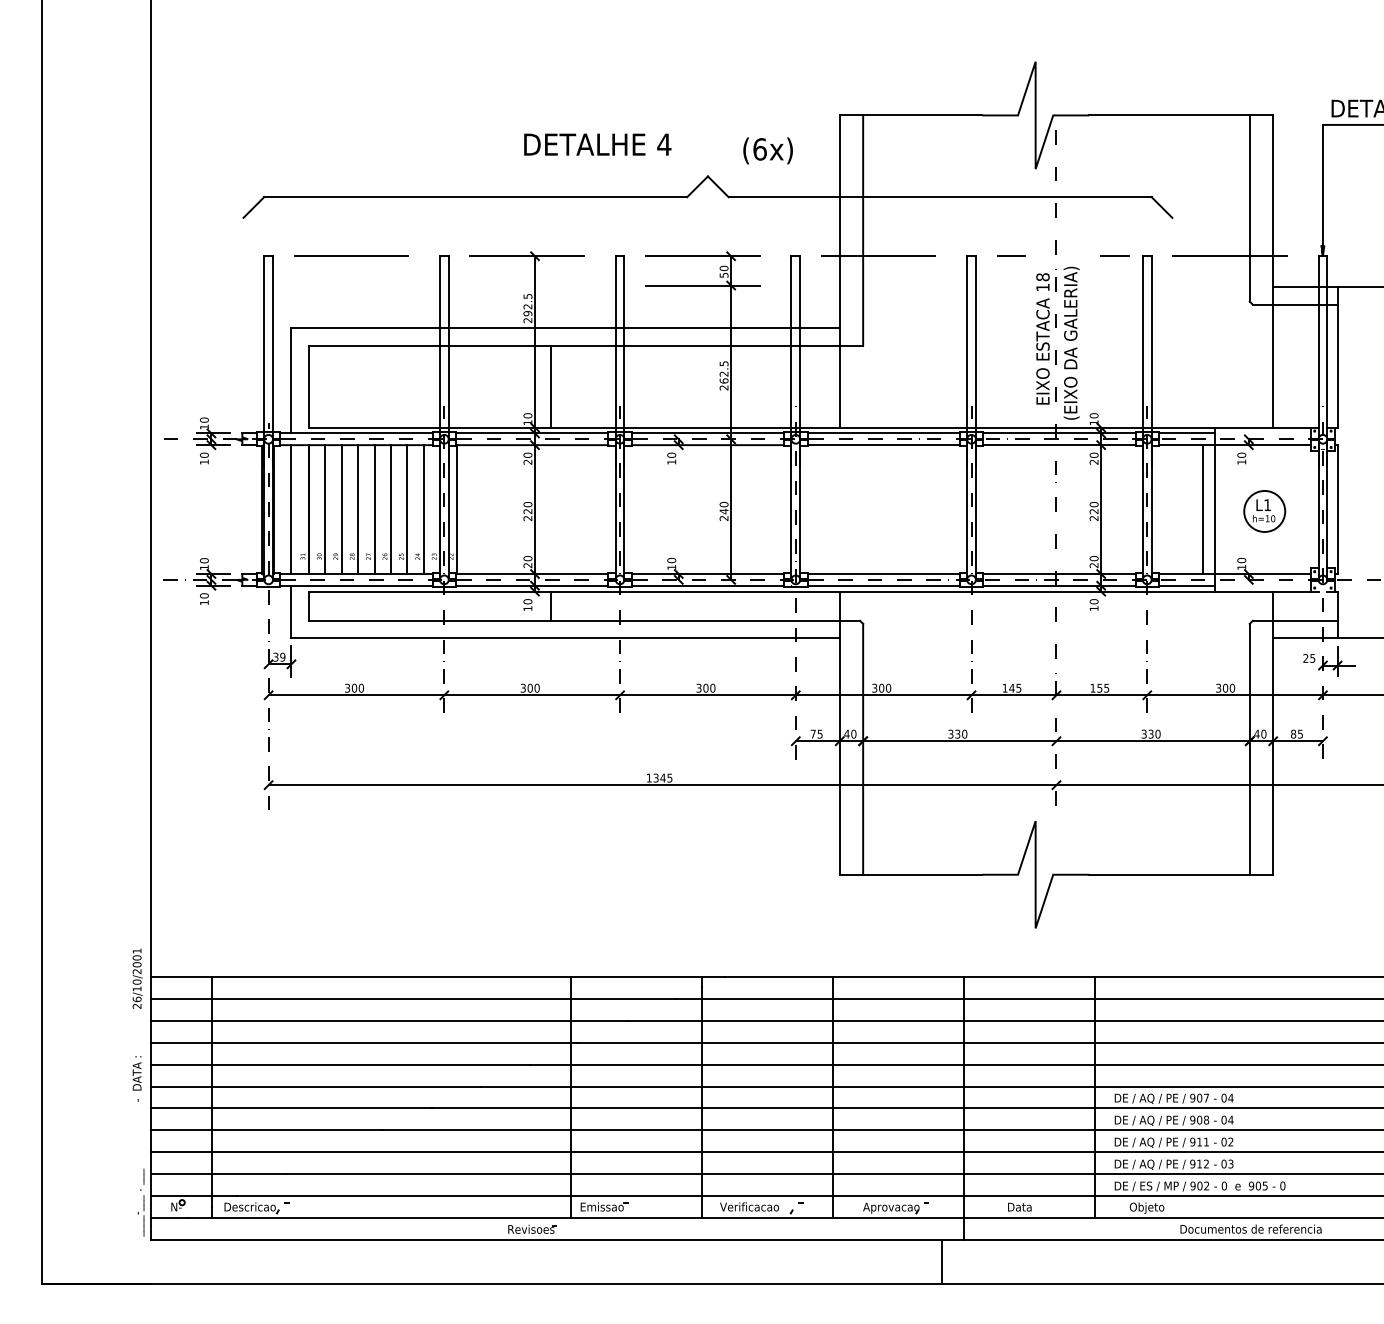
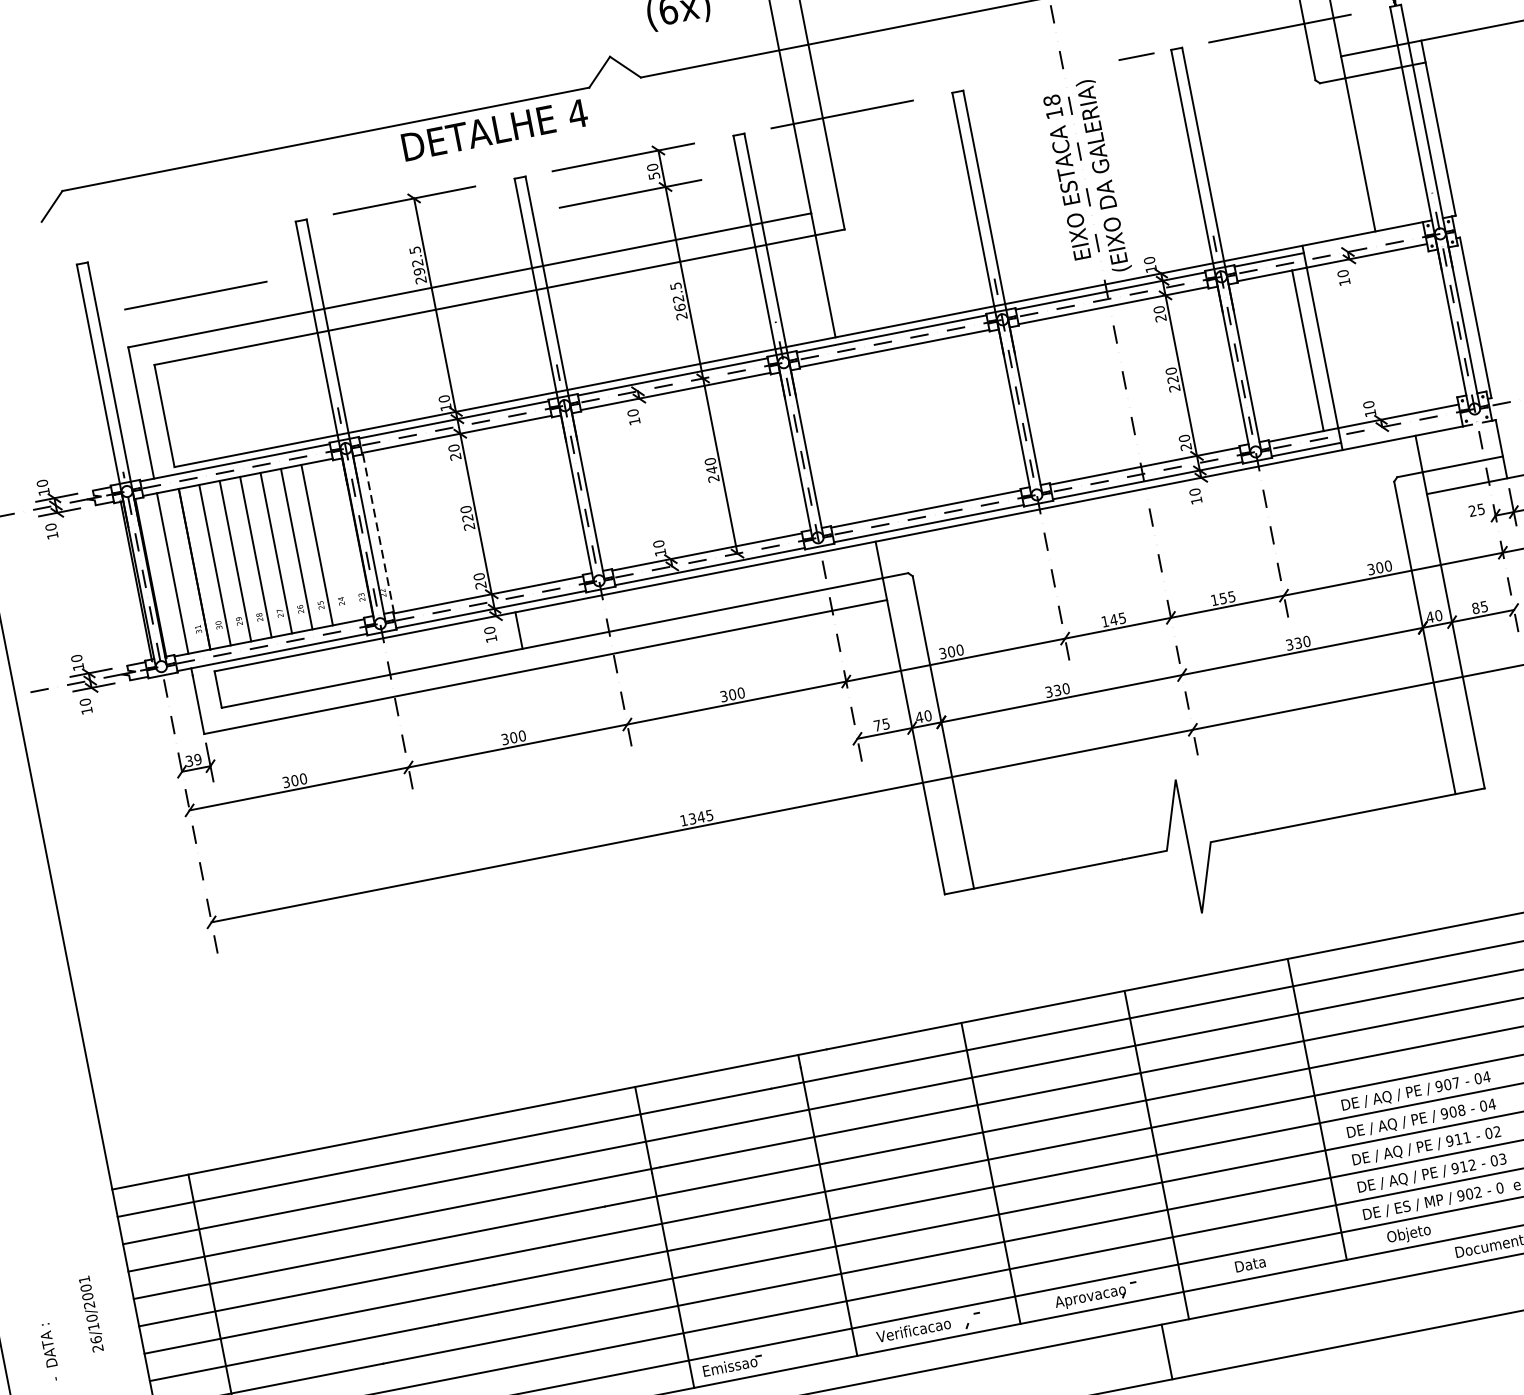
text: (597, 144) -> (494, 129), moved
line: (351, 255) -> (195, 294), moved
line: (1011, 256) -> (1007, 82), removed
line: (550, 386) -> (465, 356), removed
line: (423, 509) -> (337, 541), removed
line: (456, 509) -> (378, 533), solid -> dashed
part: (1264, 511) -> (1385, 338), removed
text: (137, 978) -> (91, 1313), moved
text: (136, 1078) -> (48, 1351), moved

